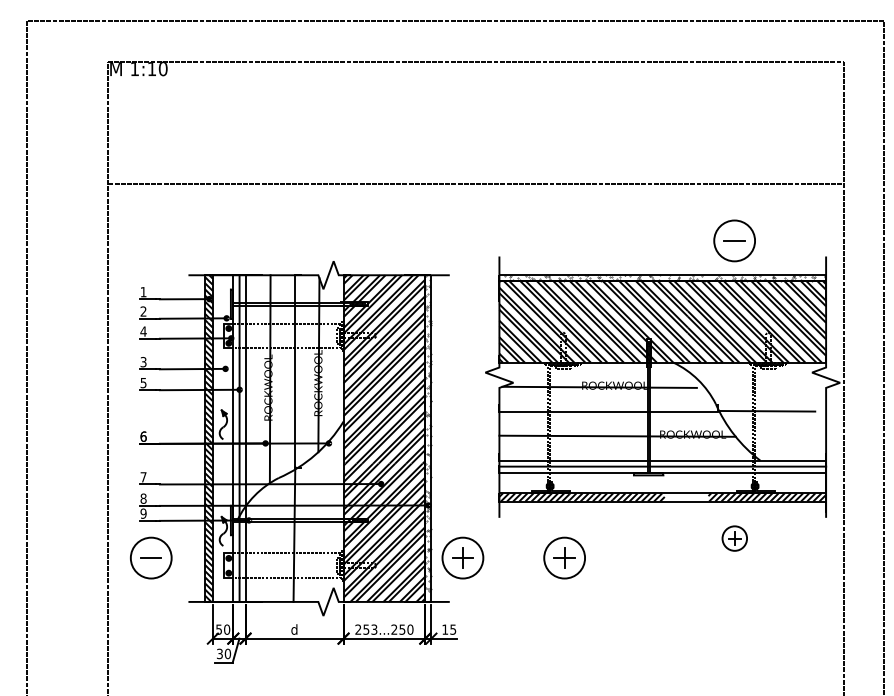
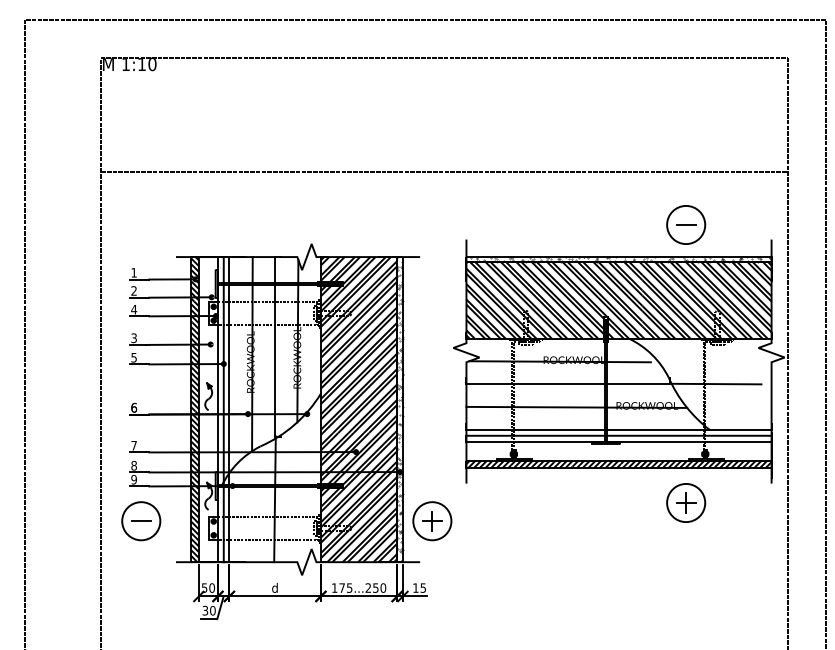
hatch: (685, 497) -> (640, 464), added
part: (735, 538) -> (686, 502), size x1.67
part: (564, 558) -> (527, 521), removed
text: (365, 629) -> (341, 587), 253...250 -> 175...250

